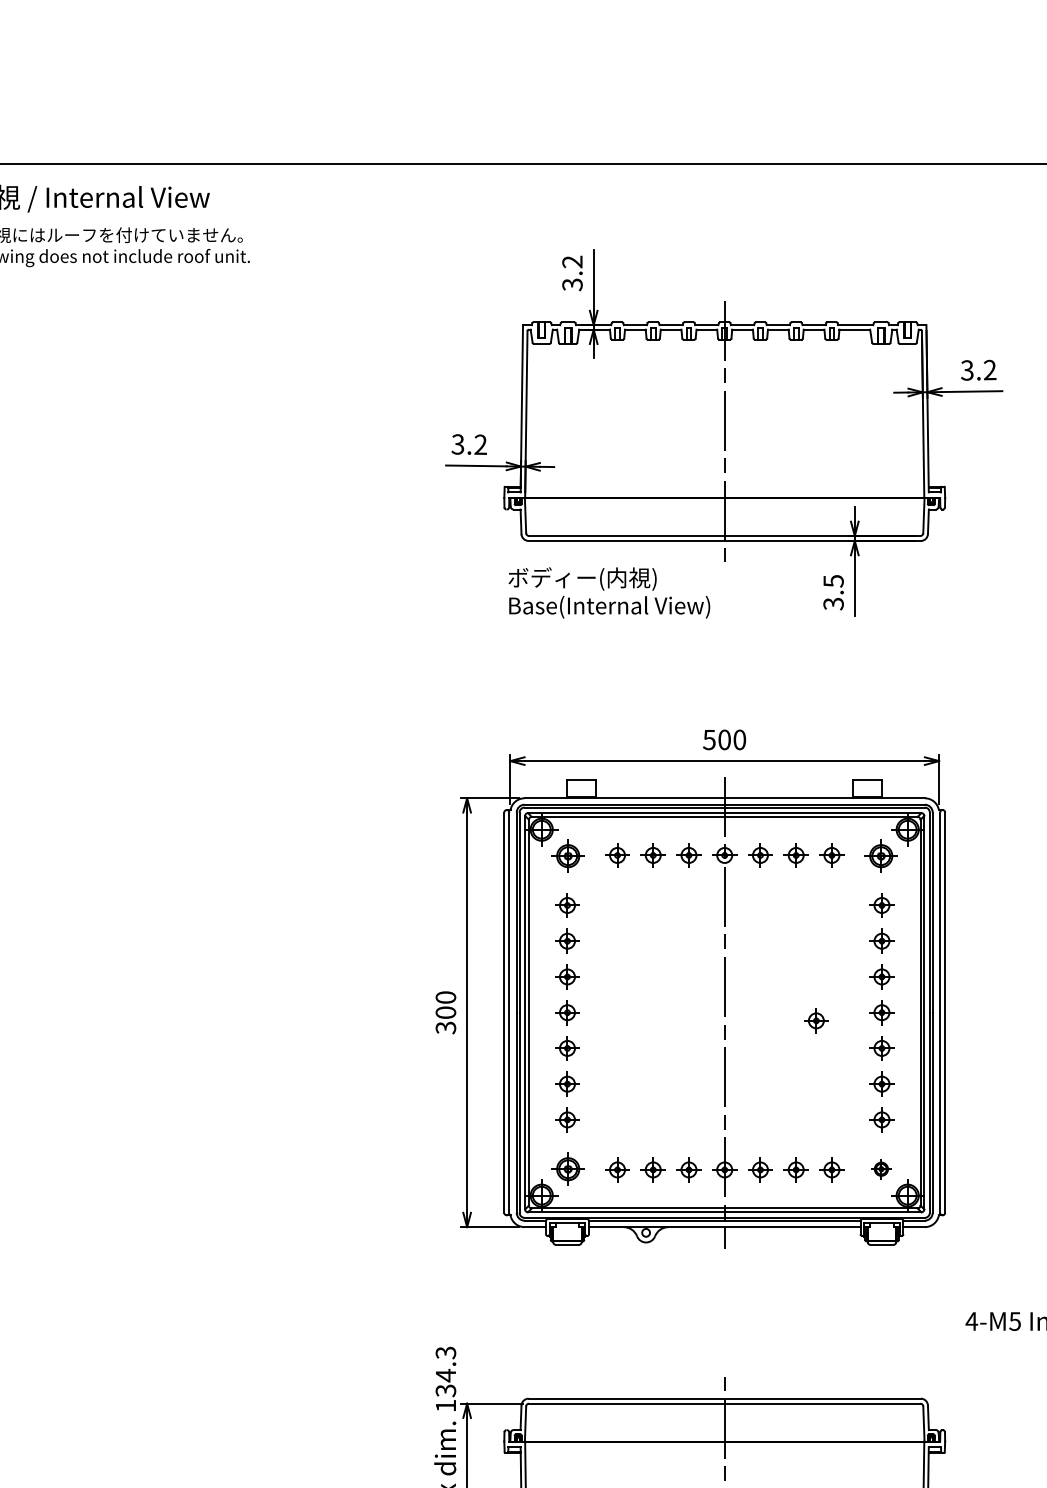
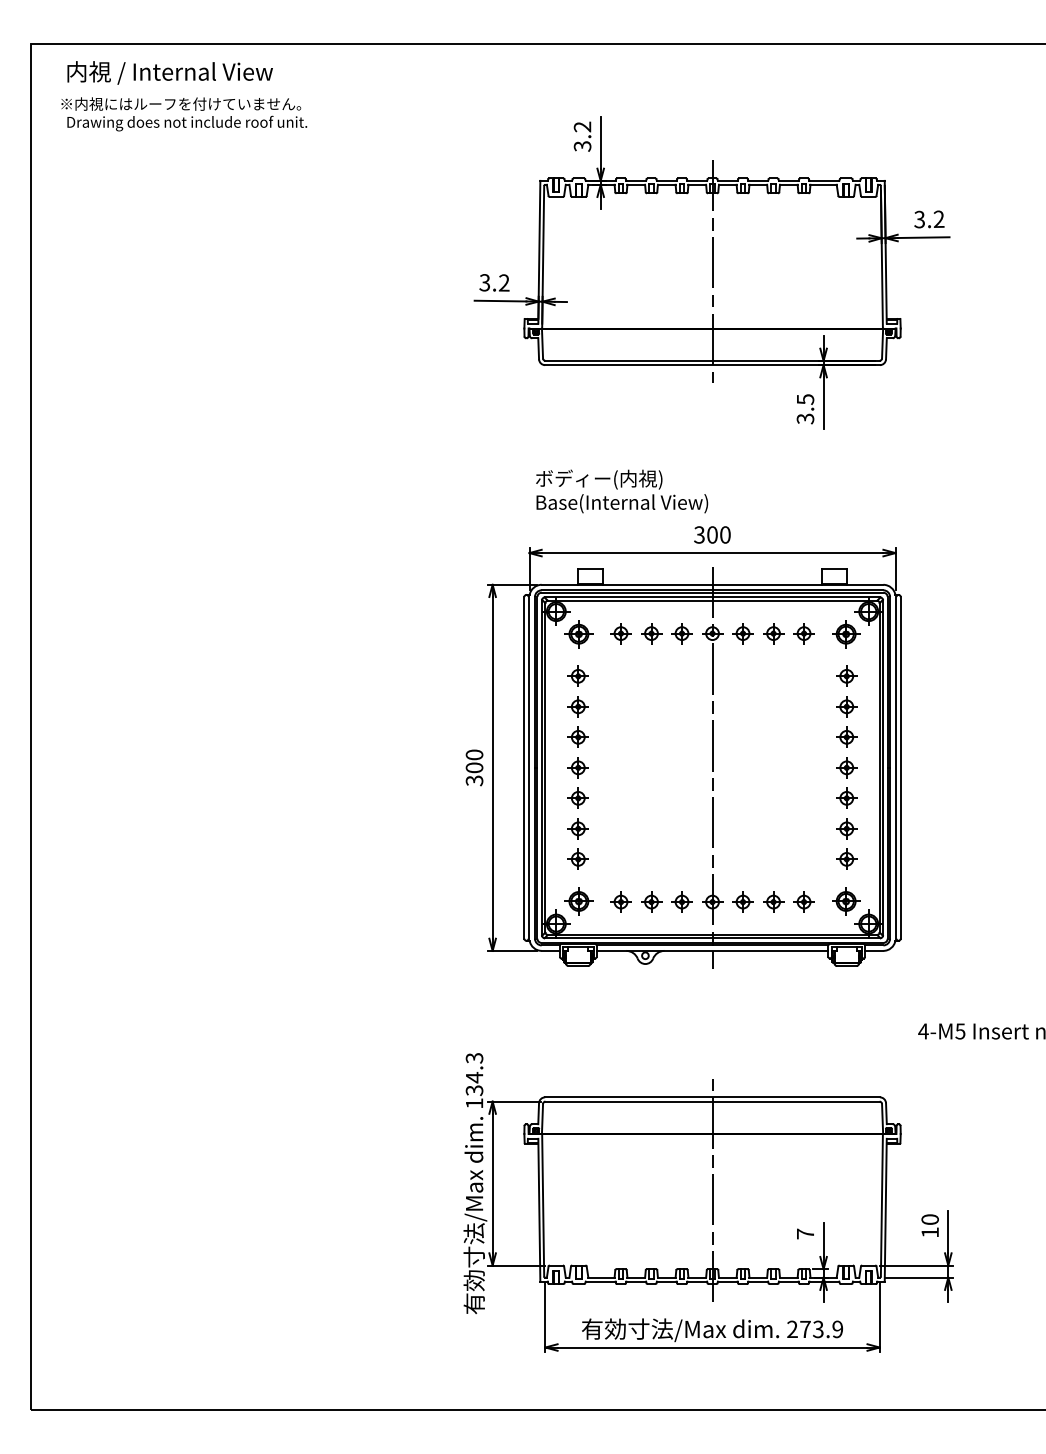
text: (609, 592) -> (622, 491), moved
text: (709, 739) -> (699, 534), 500 -> 300
part: (816, 1020) -> (790, 774), removed
part: (881, 1169) -> (846, 901), size x1.67

